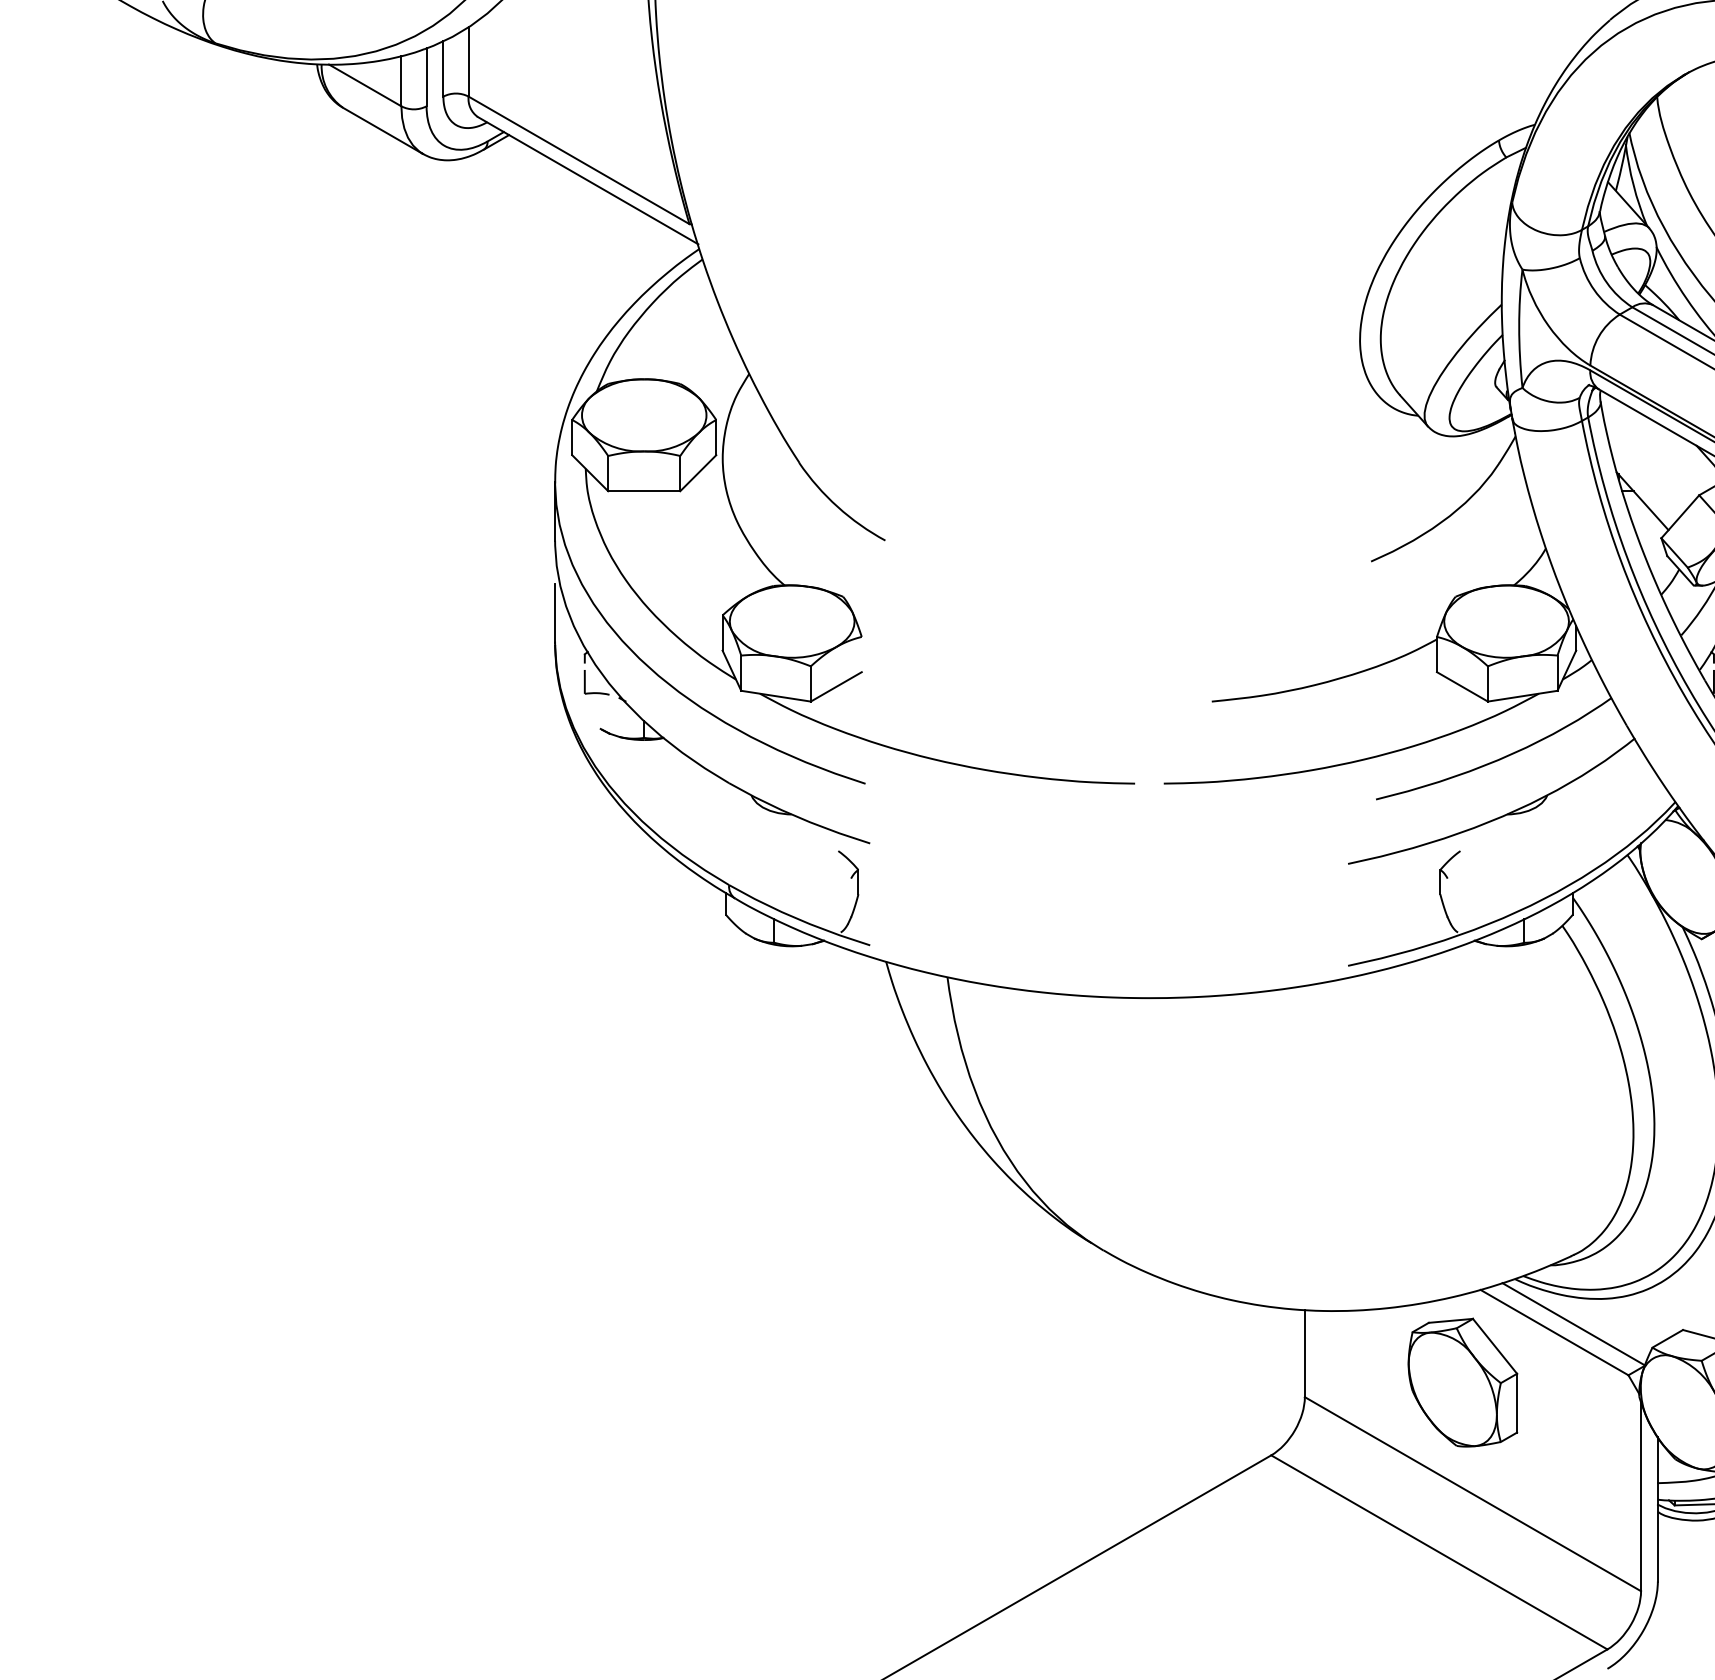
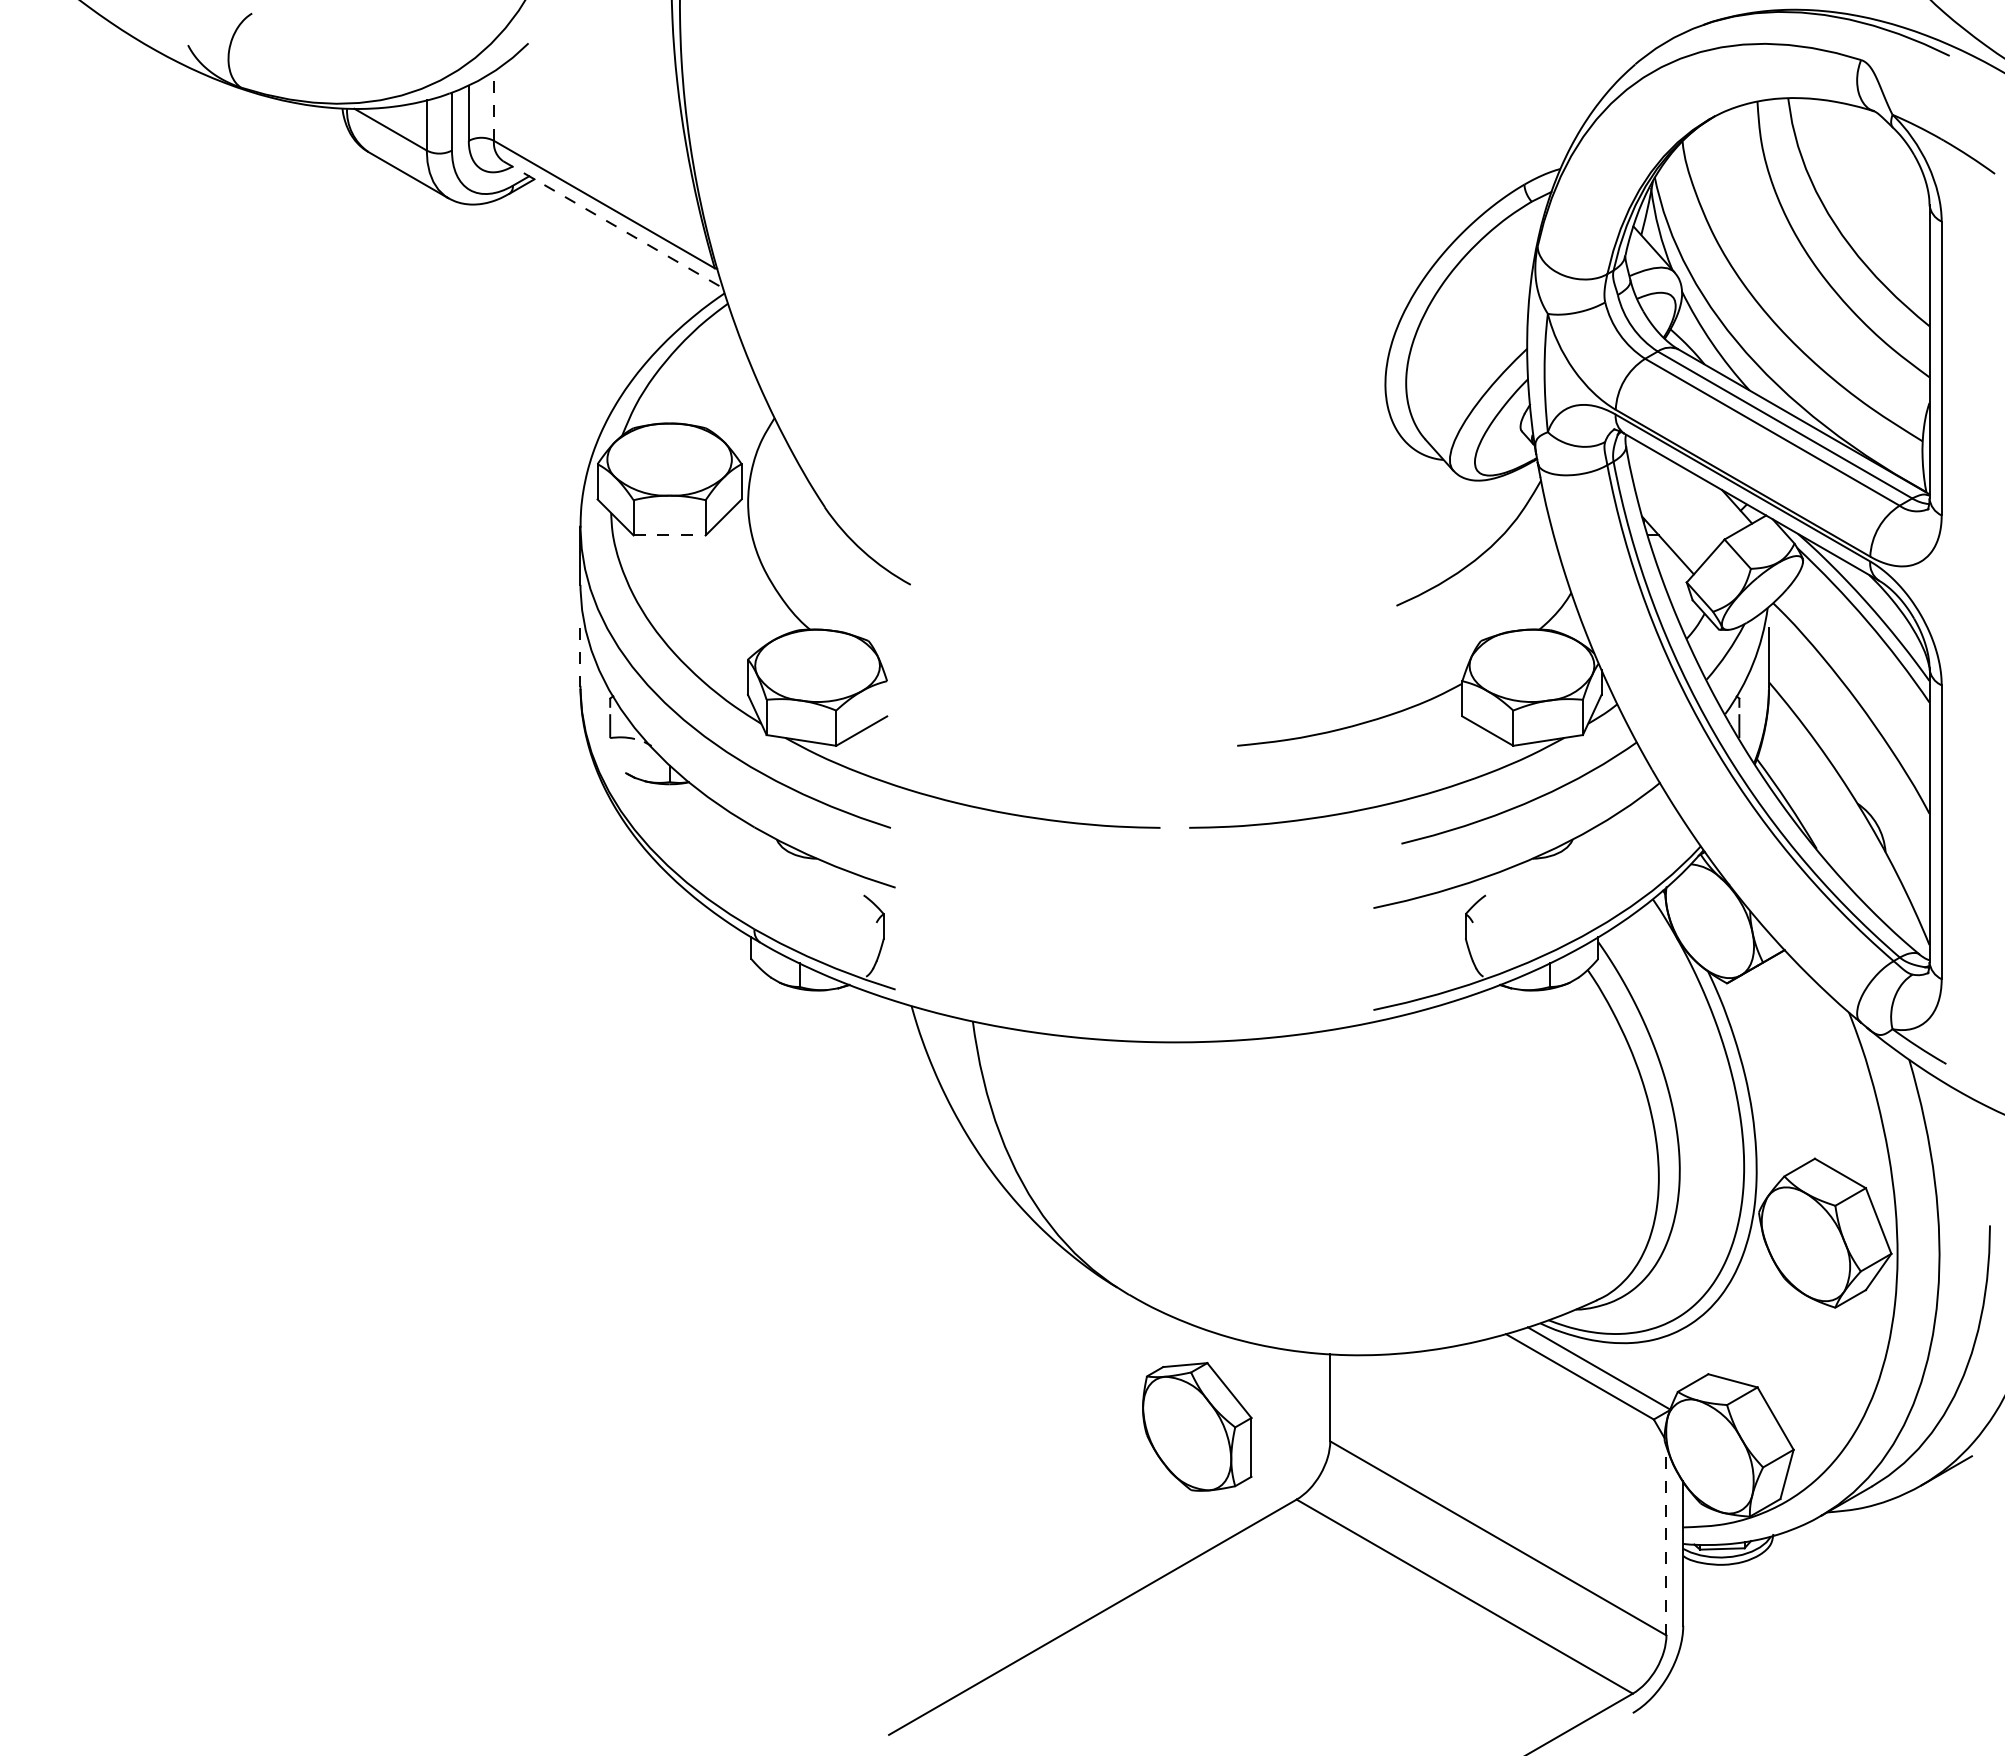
line: (469, 62) -> (494, 106), solid -> dashed
line: (588, 181) -> (613, 225), solid -> dashed
line: (645, 491) -> (670, 535), solid -> dashed
line: (555, 614) -> (580, 658), solid -> dashed
part: (1463, 1382) -> (1197, 1426), moved
line: (1641, 1496) -> (1666, 1540), solid -> dashed

